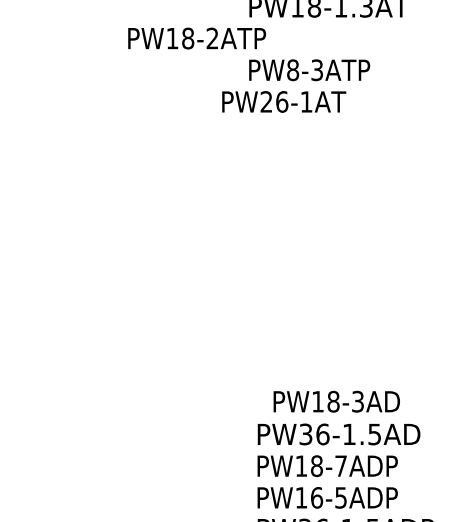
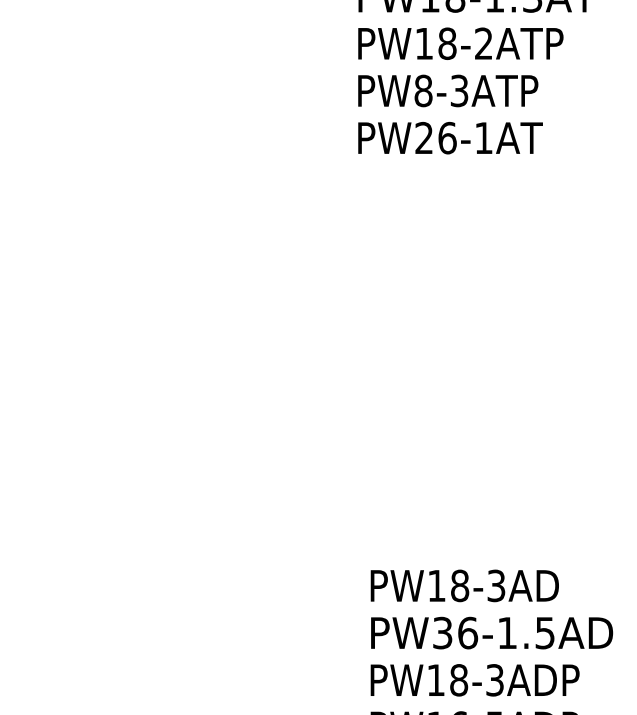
text: (197, 38) -> (461, 43), moved
text: (284, 101) -> (450, 137), moved
text: (336, 401) -> (464, 585), moved
text: (340, 466) -> (494, 680), PW18-7ADP -> PW18-3ADP

